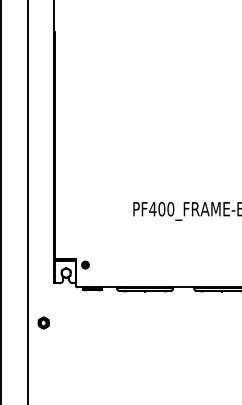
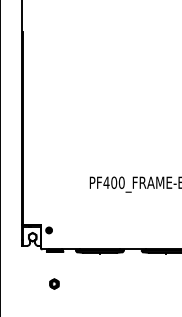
part: (43, 322) -> (54, 283), moved

